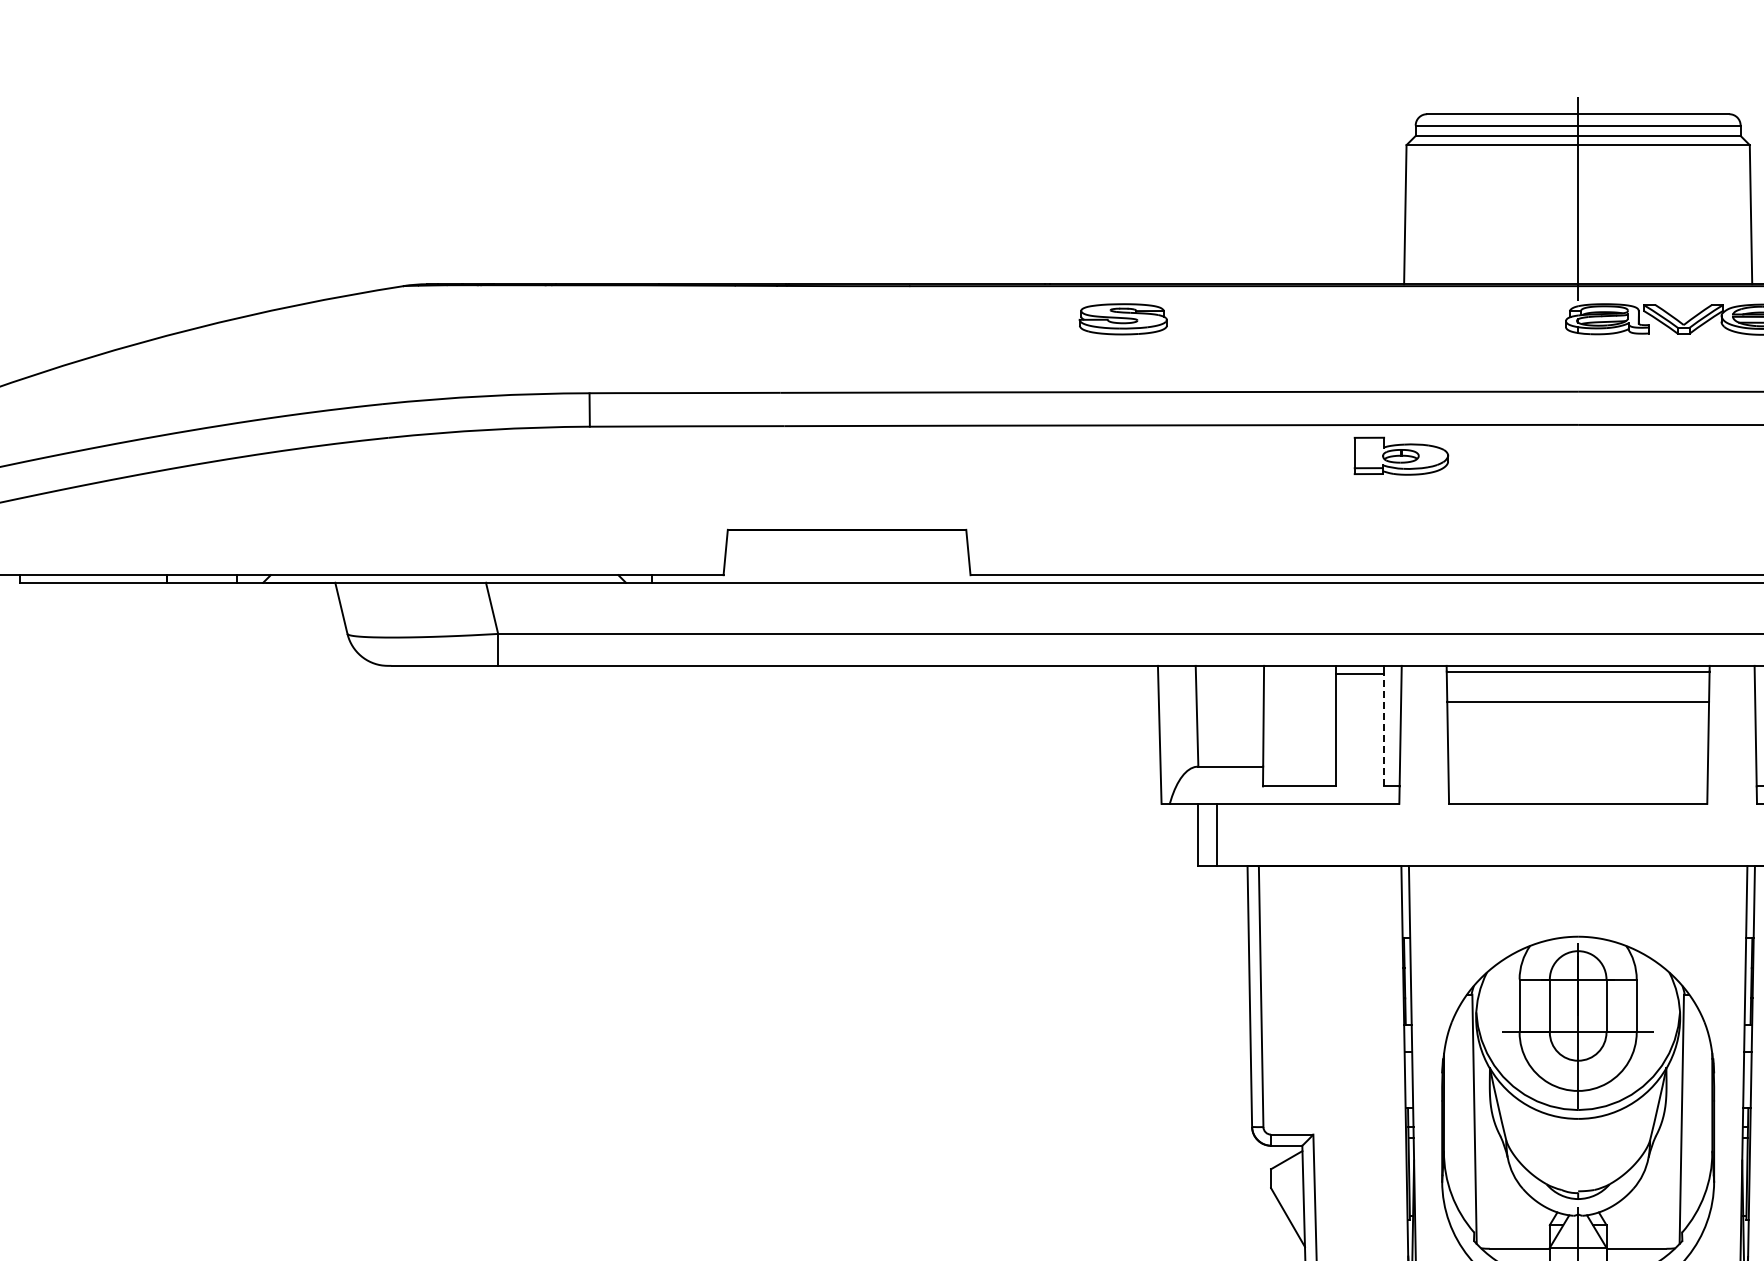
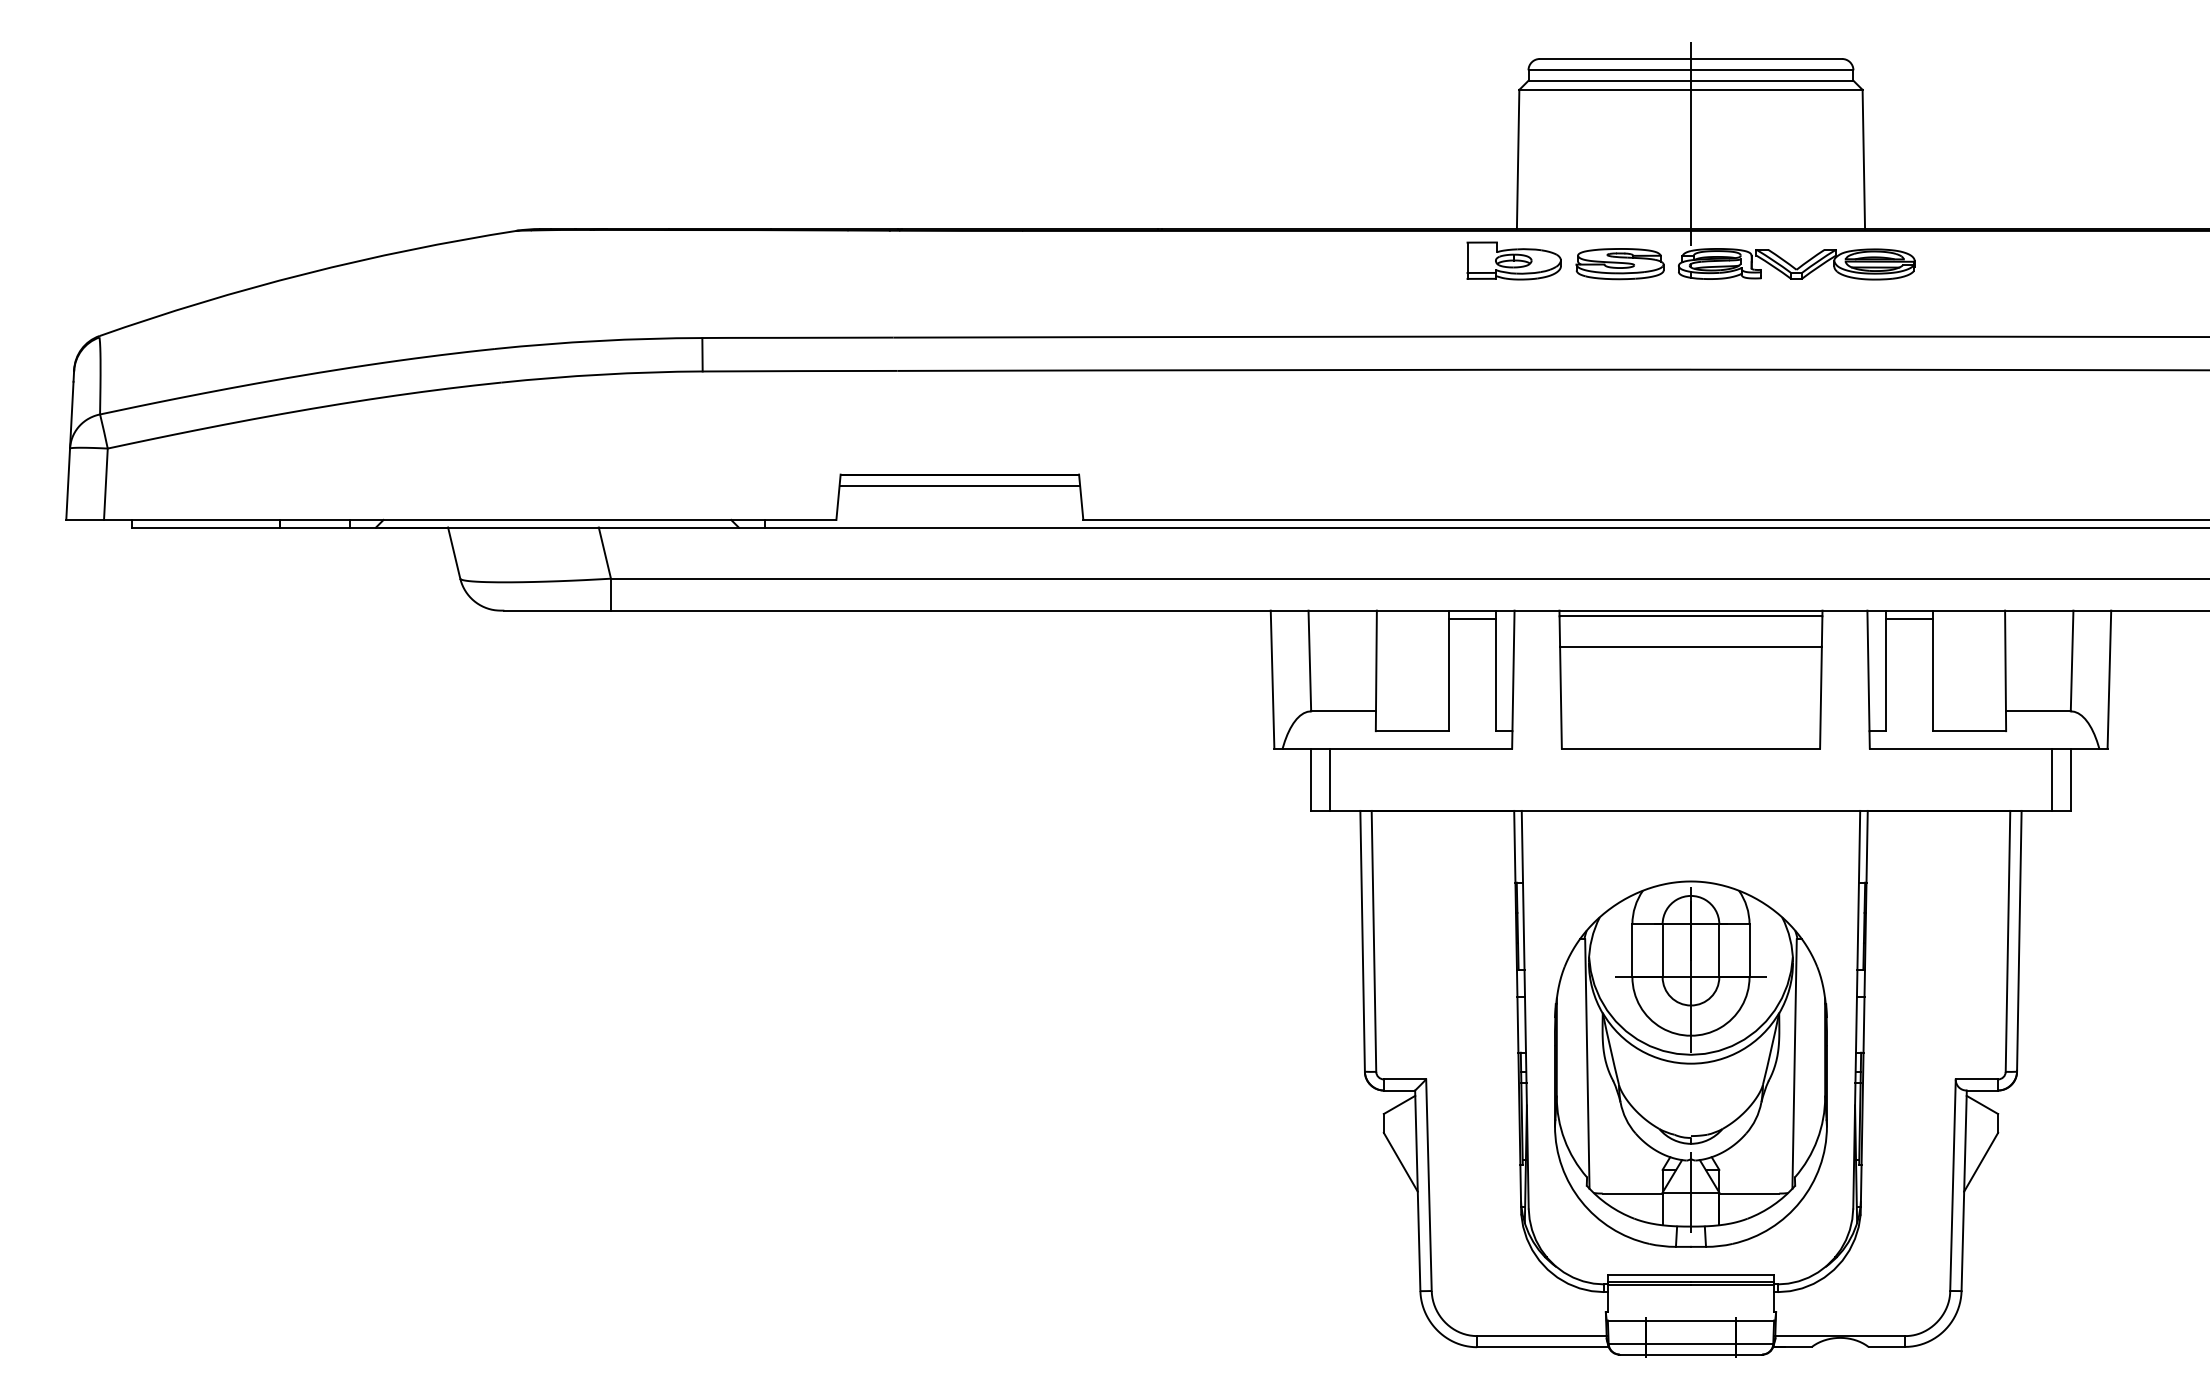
part: (1122, 319) -> (1619, 264), moved
part: (1400, 455) -> (1513, 260), moved
line: (846, 540) -> (959, 485), added
line: (1383, 729) -> (1496, 674), dashed -> solid

